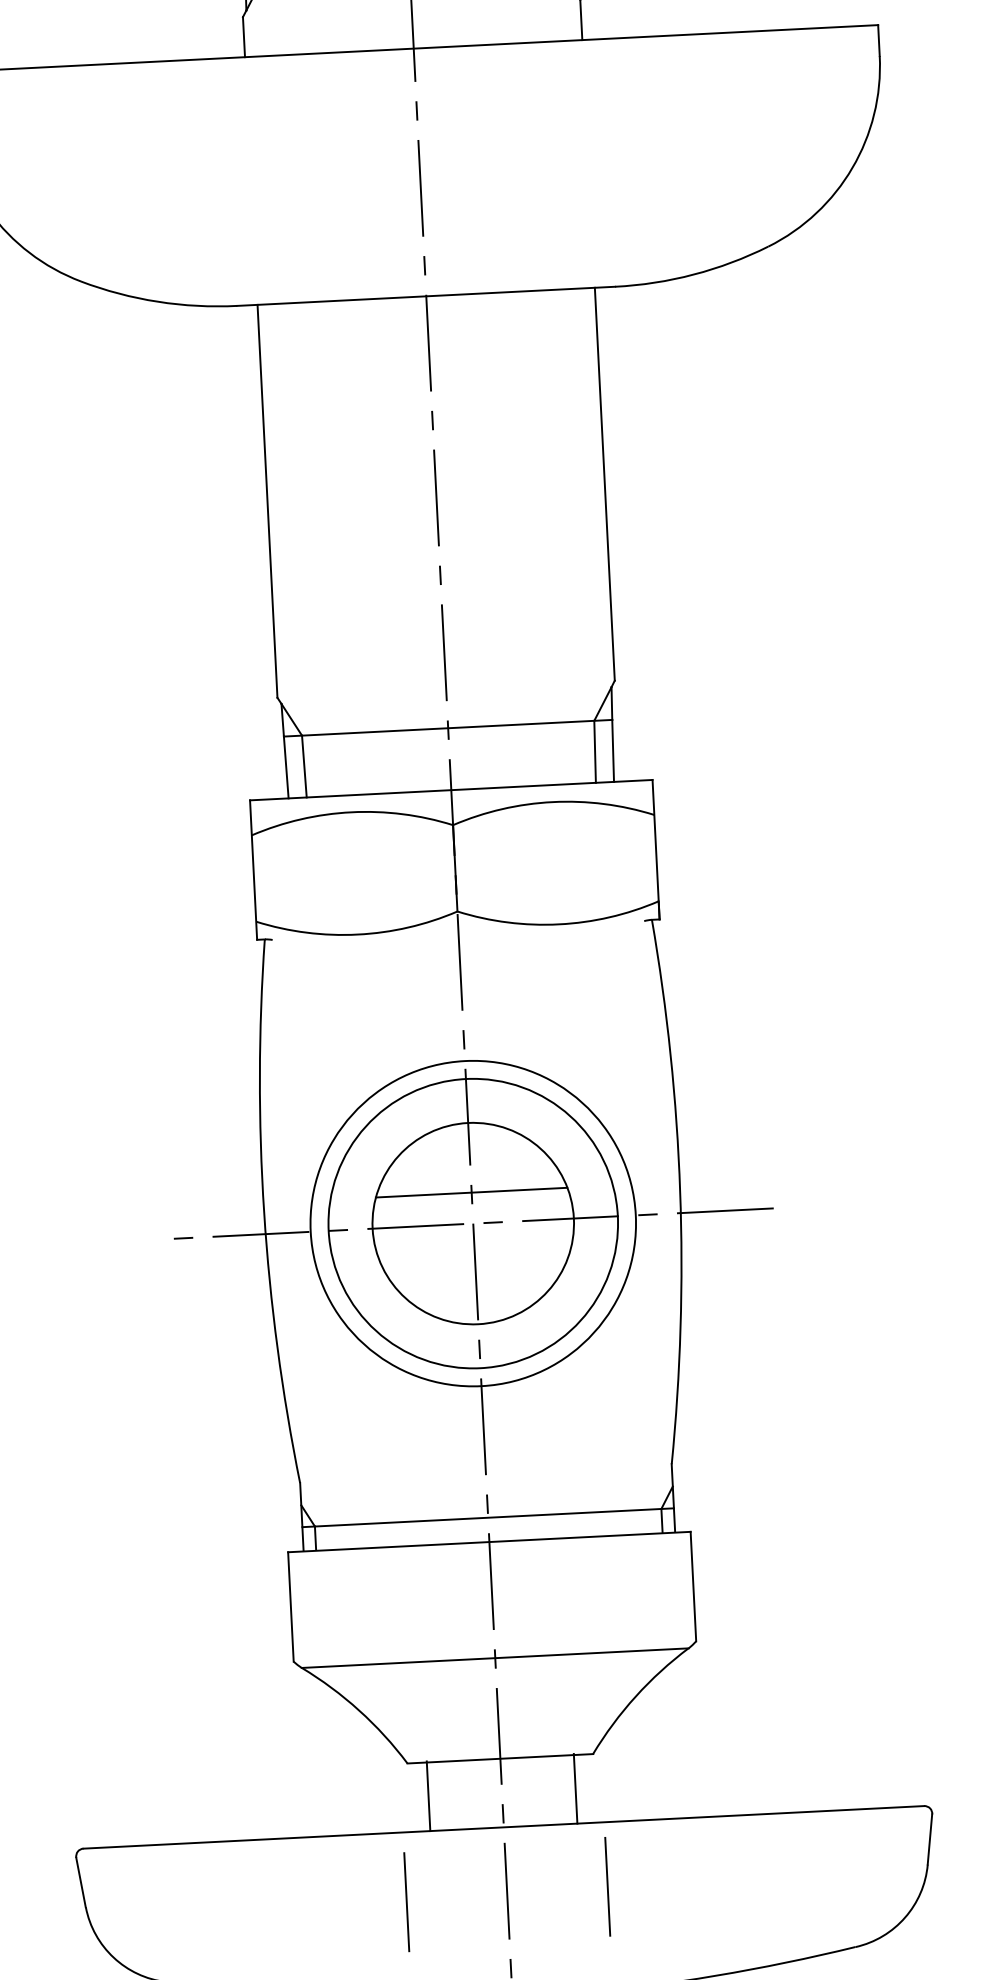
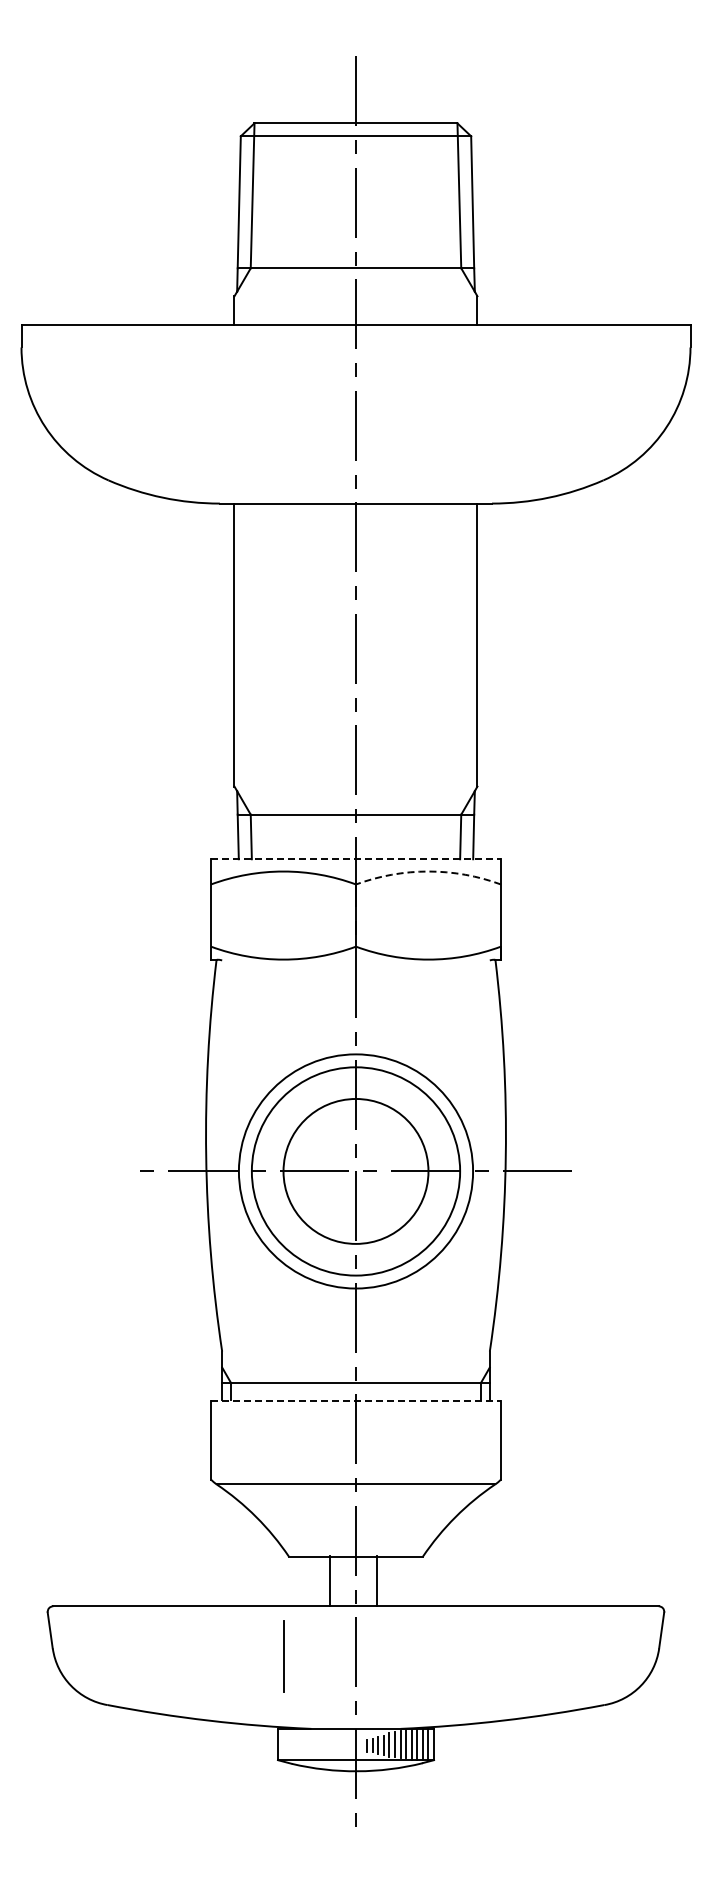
line: (452, 790) -> (356, 859), solid -> dashed
arc: (552, 802) -> (428, 871), solid -> dashed
line: (471, 1193) -> (355, 1149), removed
line: (490, 1541) -> (356, 1400), solid -> dashed
line: (574, 1789) -> (376, 1581), moved
line: (429, 1796) -> (330, 1581), moved
line: (607, 1886) -> (428, 1652), removed

